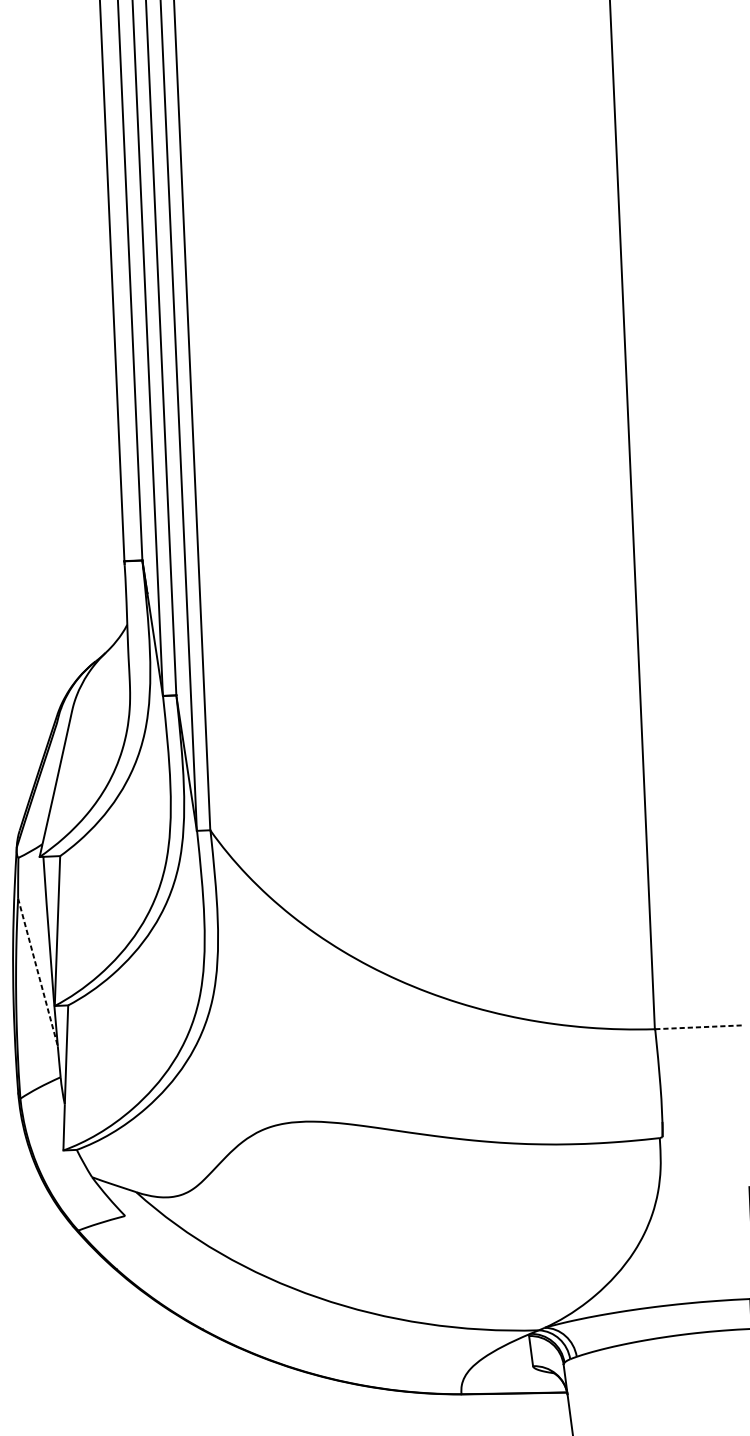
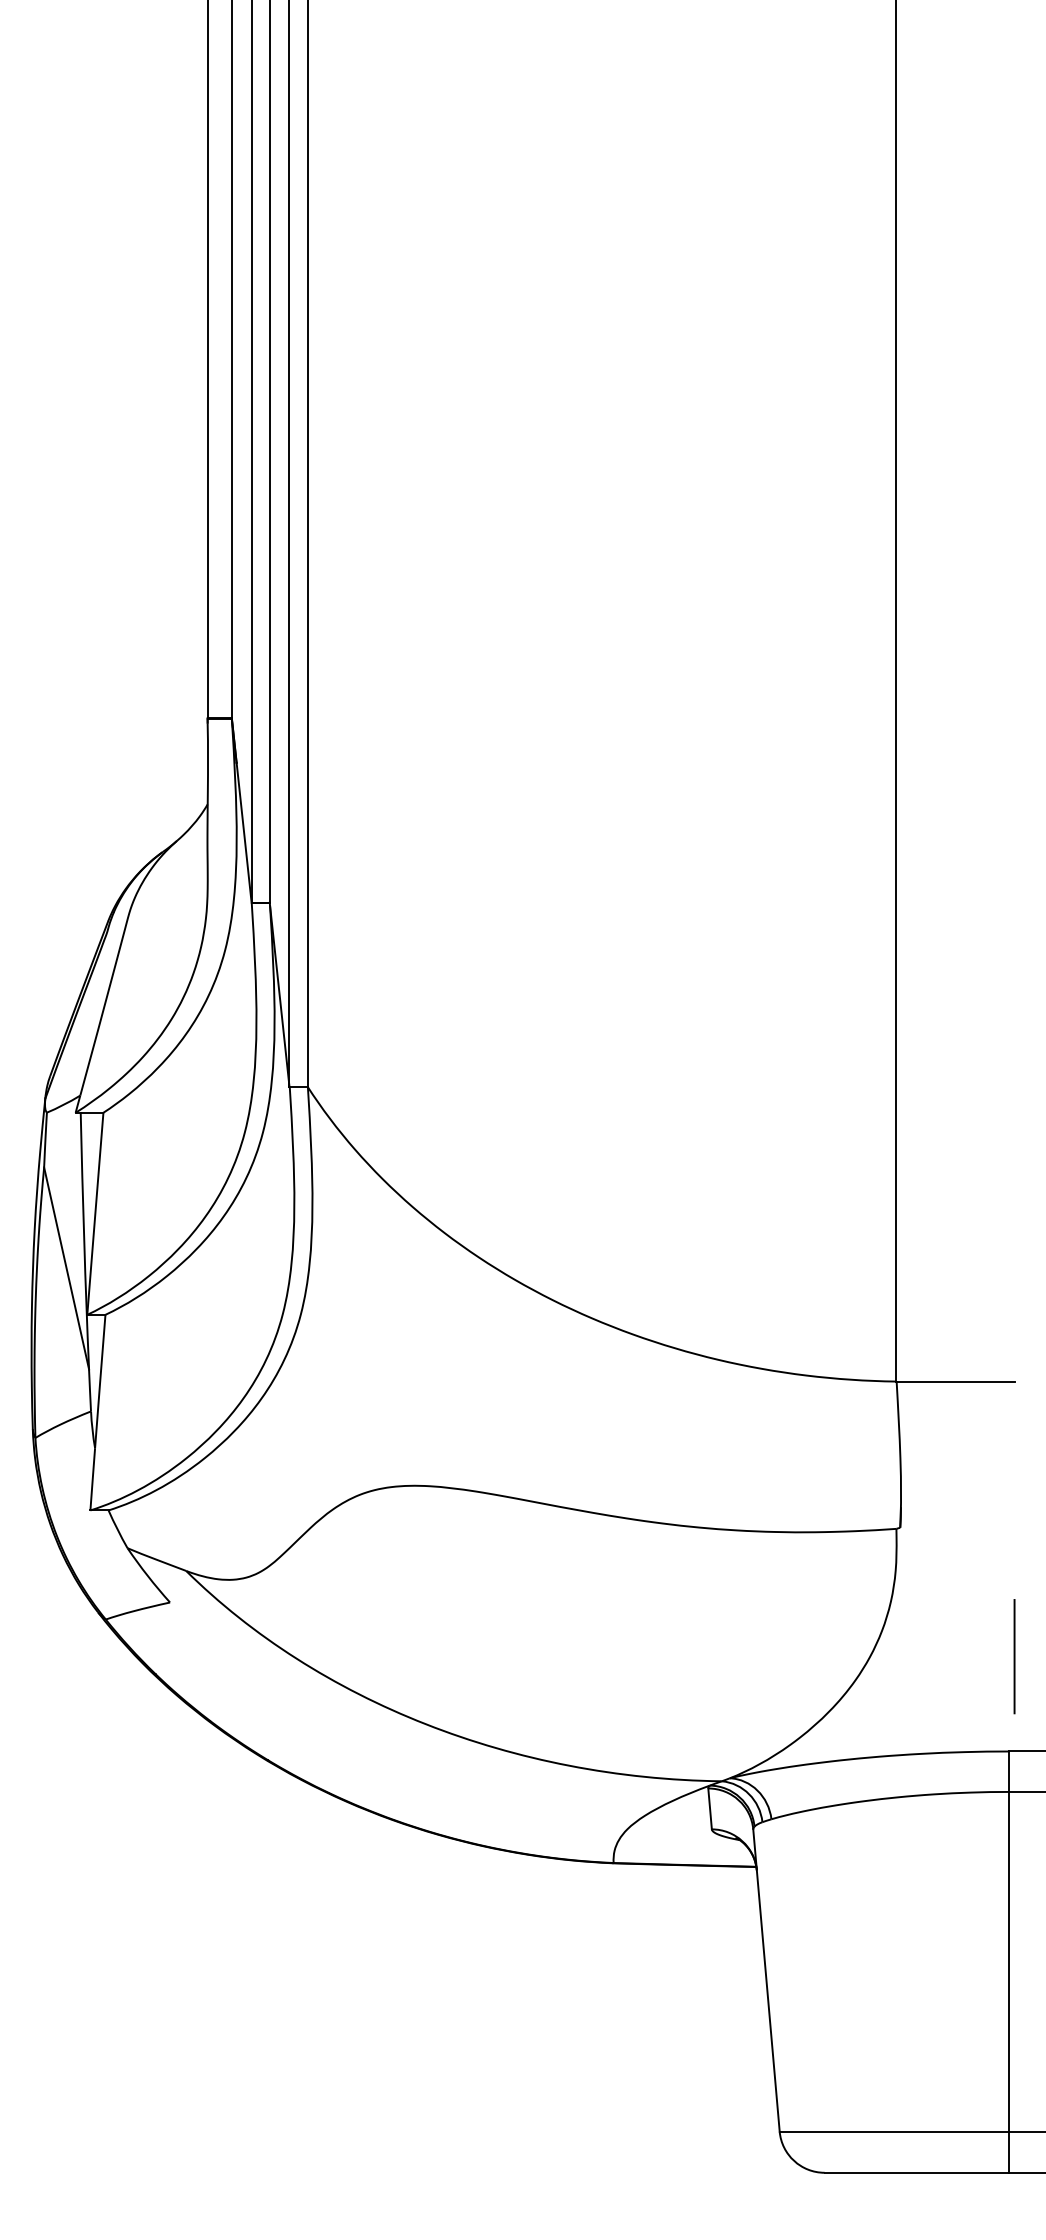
line: (37, 972) -> (66, 1268), dashed -> solid
line: (698, 1027) -> (955, 1381), dashed -> solid

